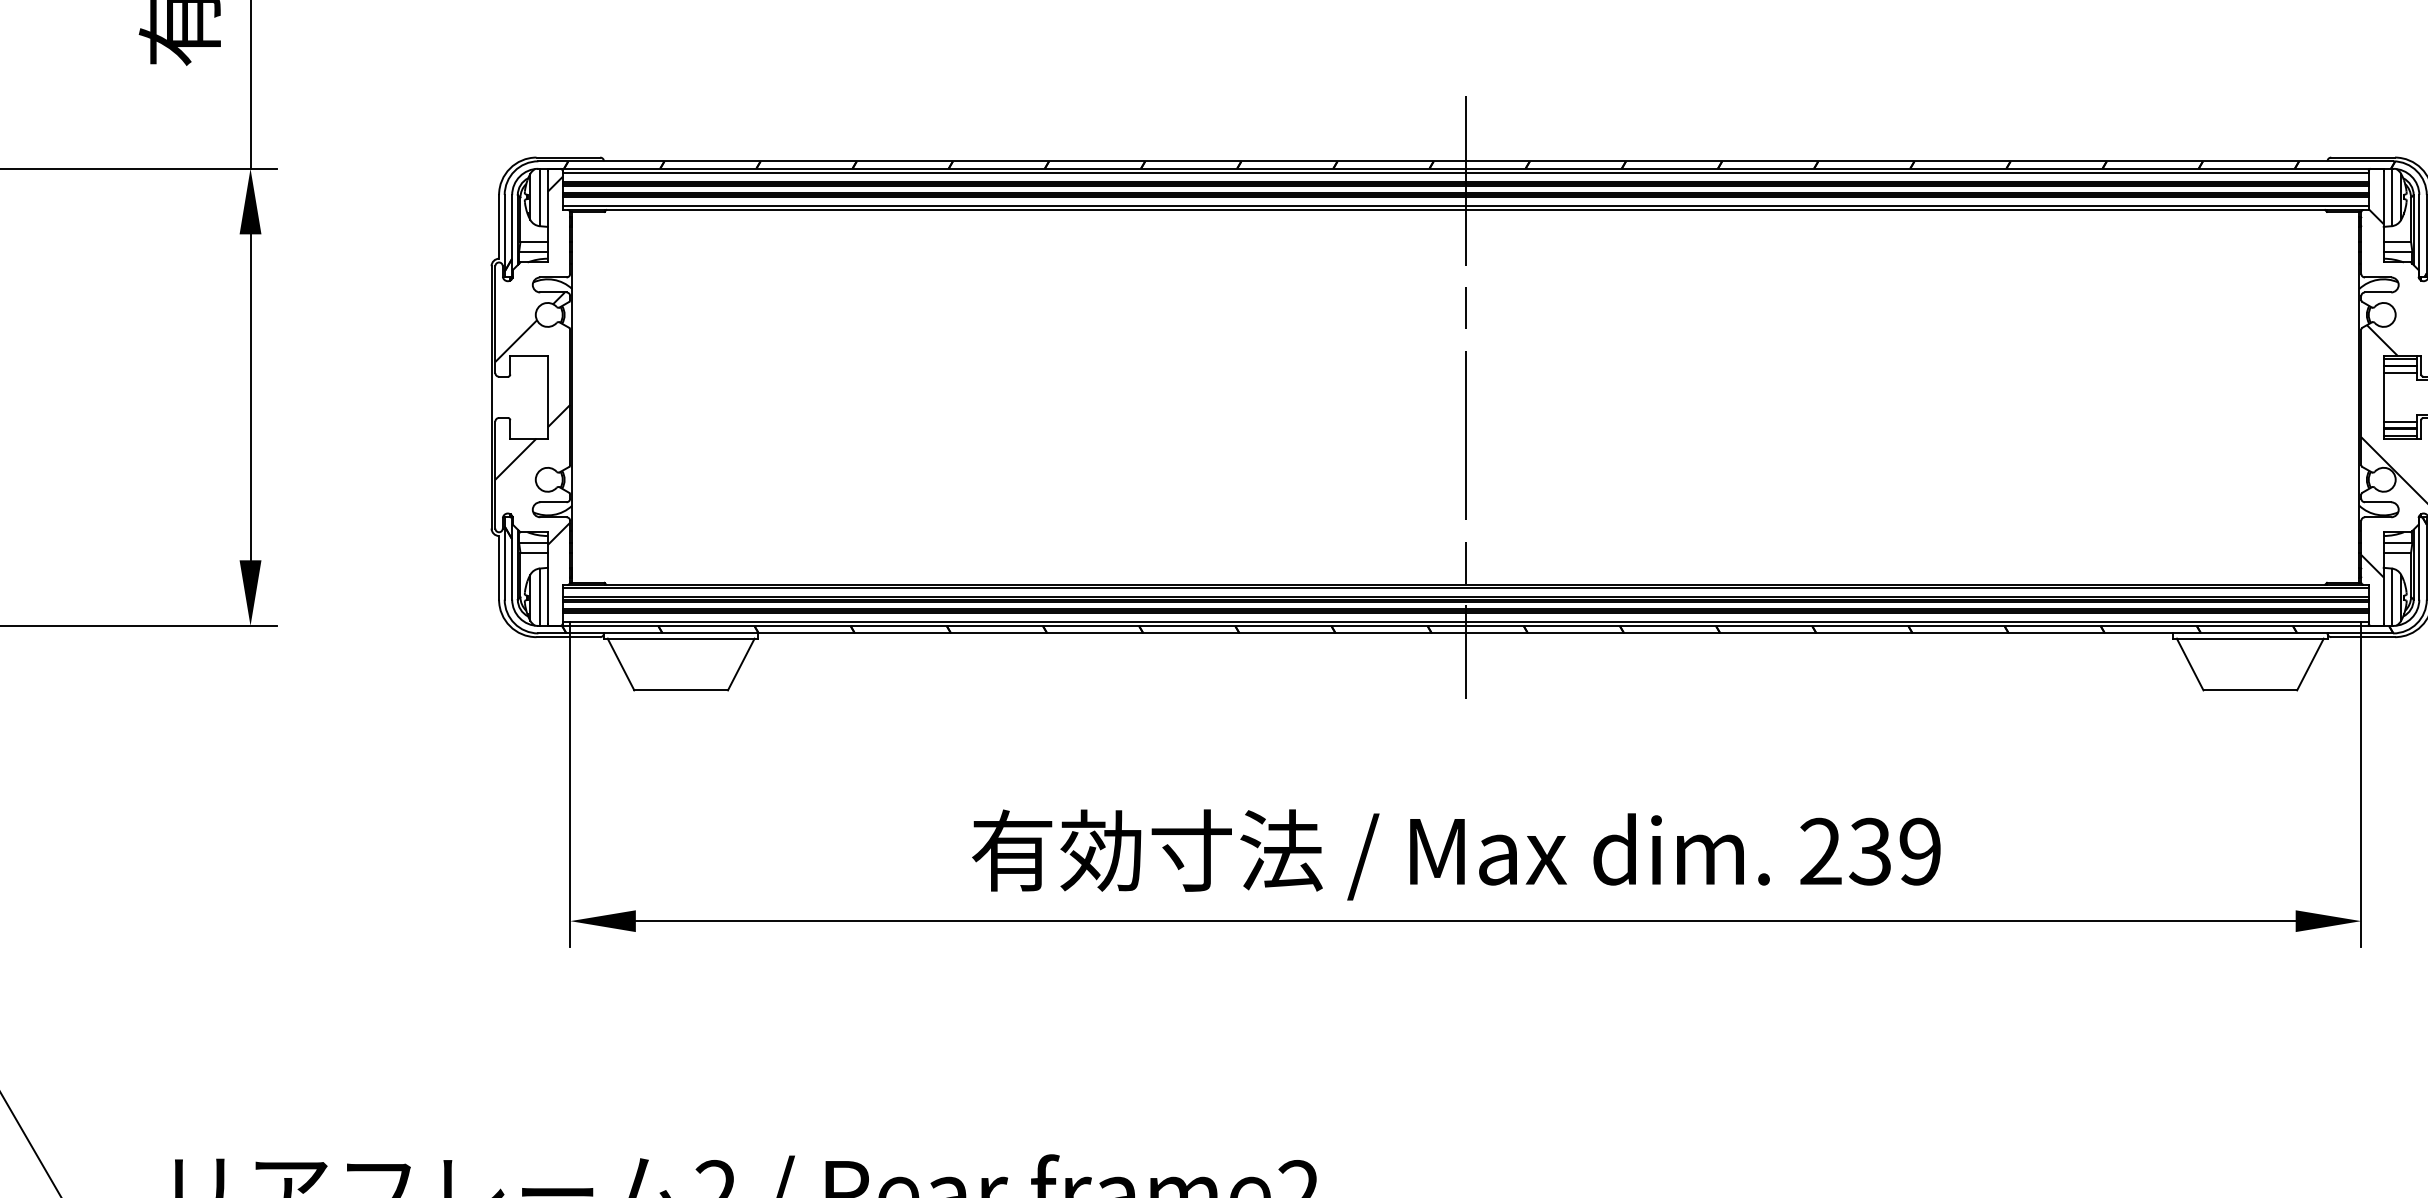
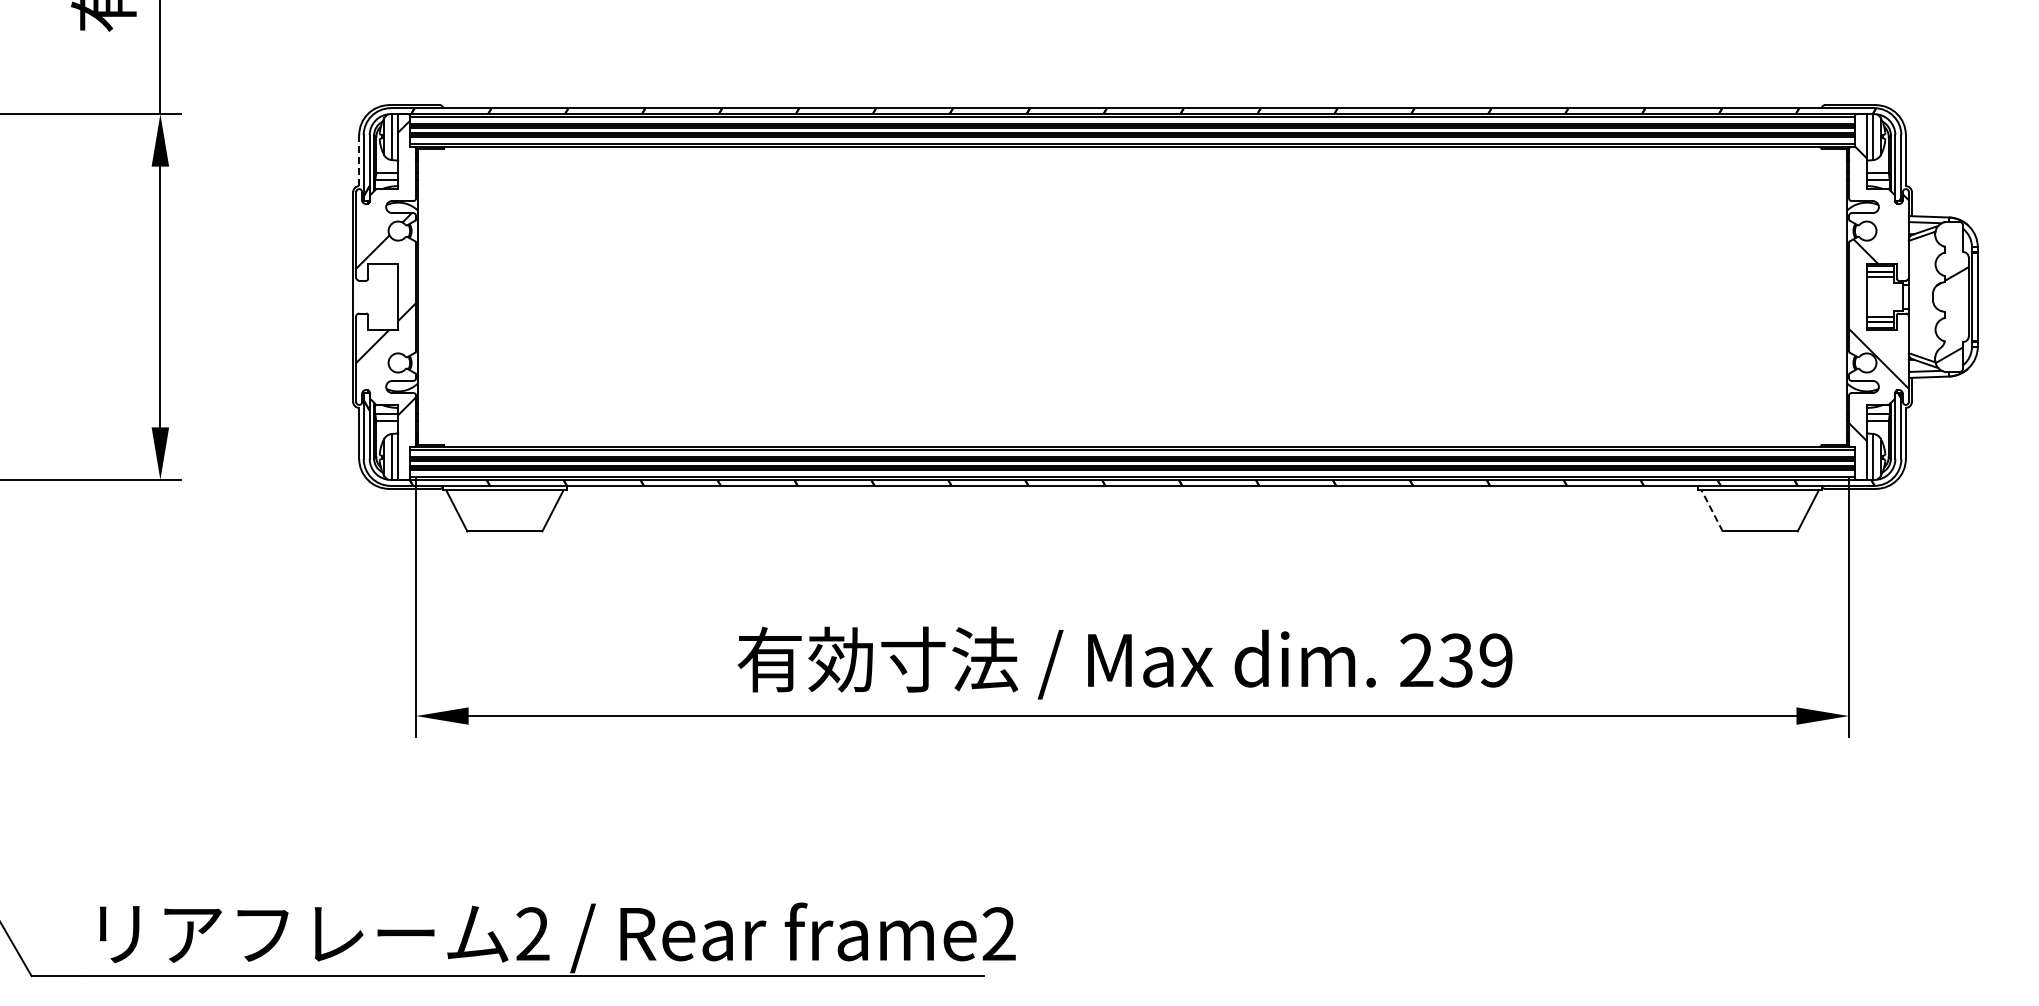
line: (499, 227) -> (359, 161), solid -> dashed
line: (1465, 396) -> (1132, 296), removed
line: (2189, 664) -> (1711, 510), solid -> dashed

